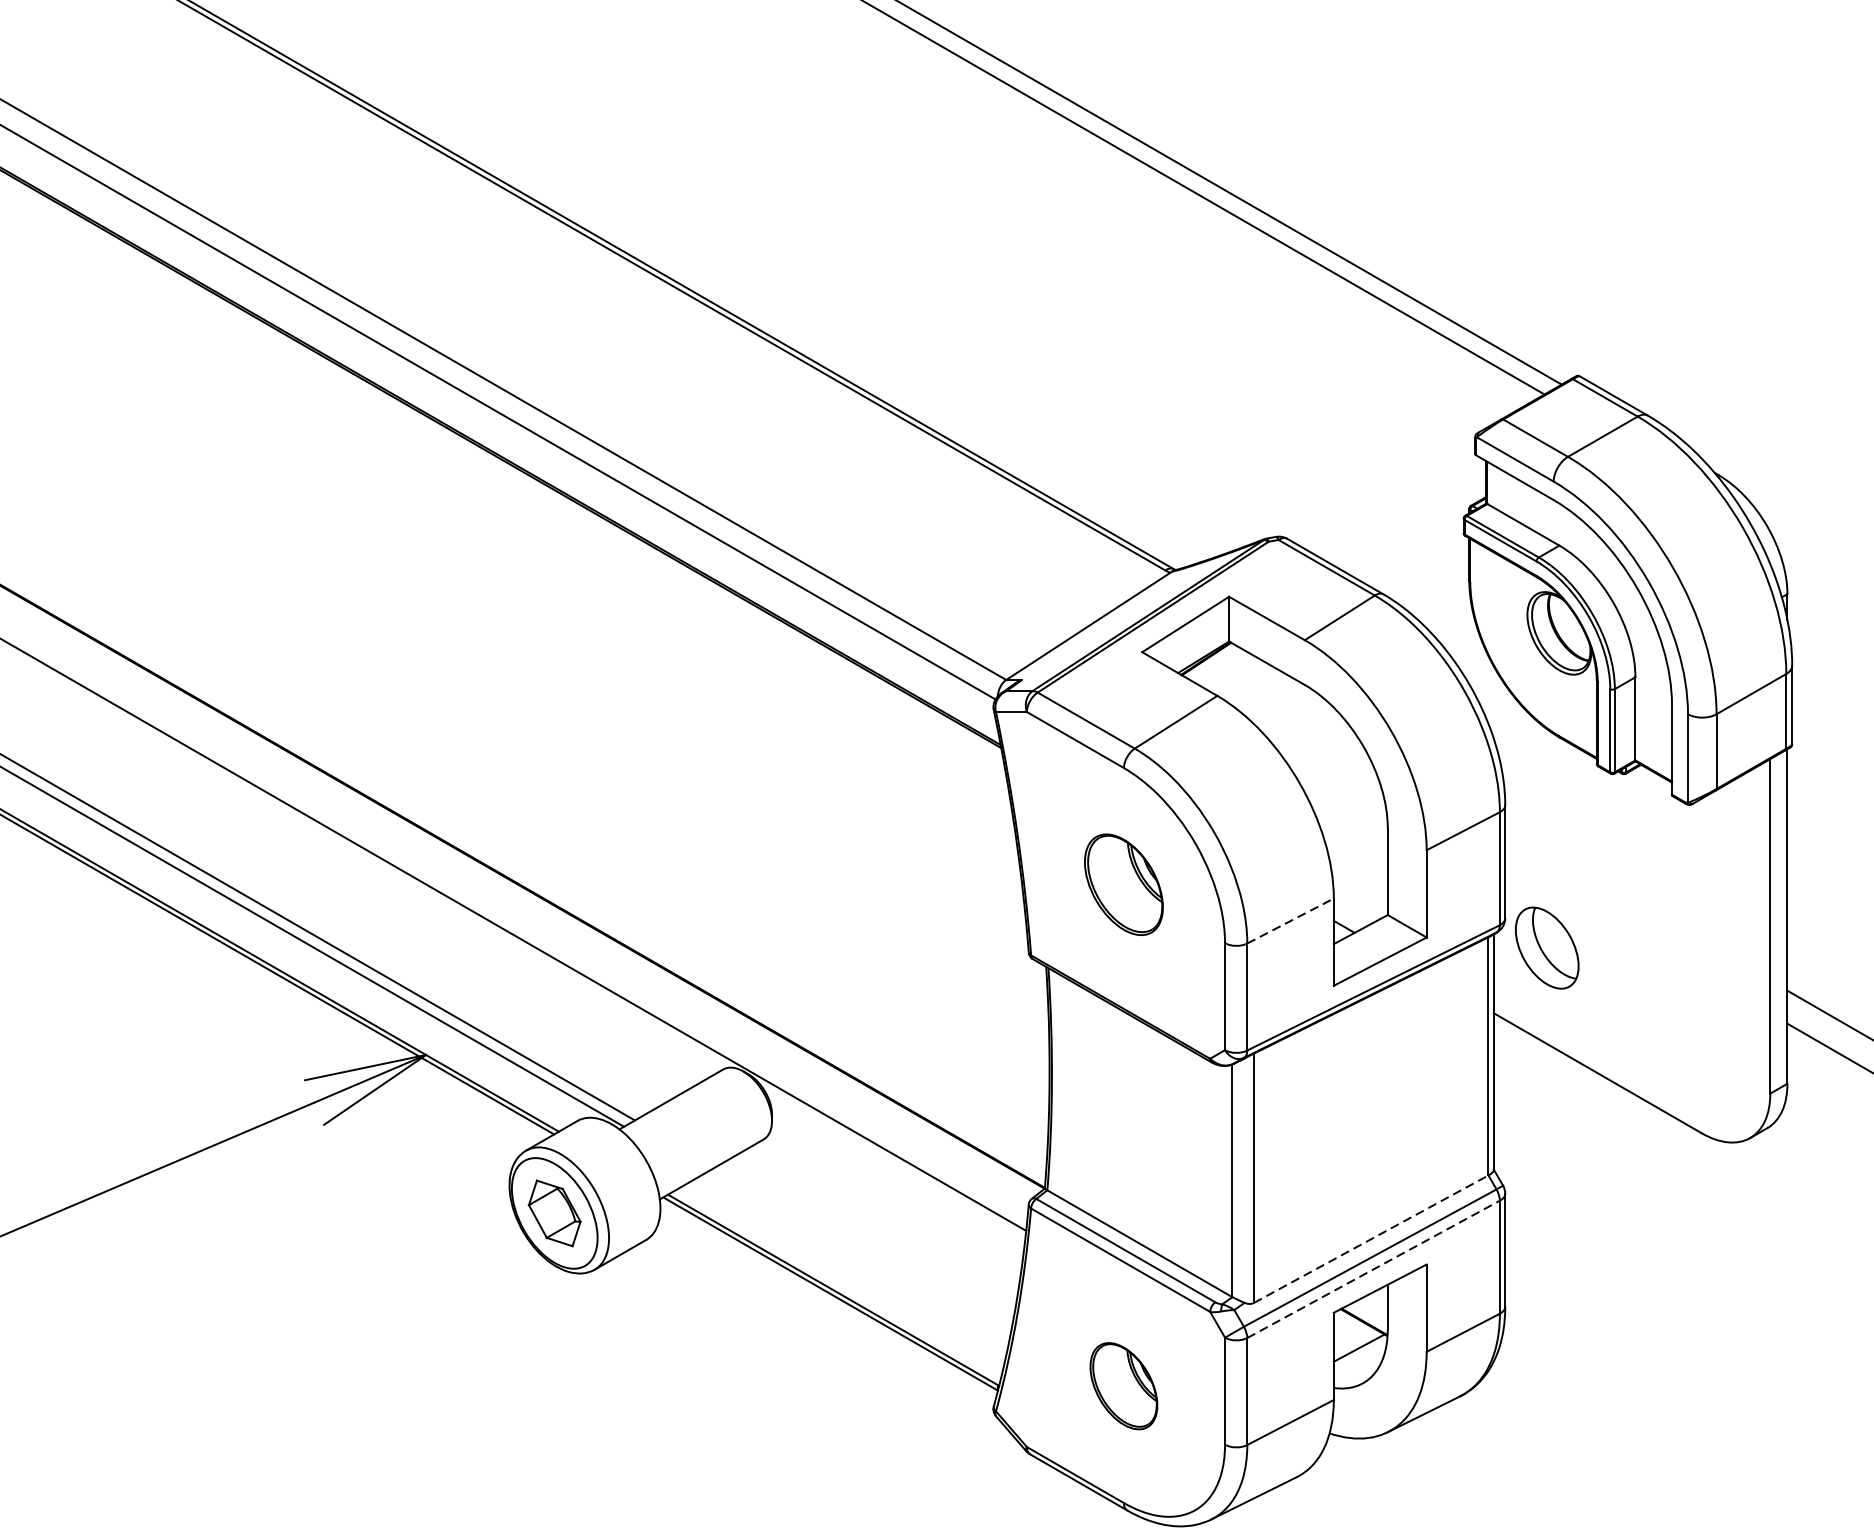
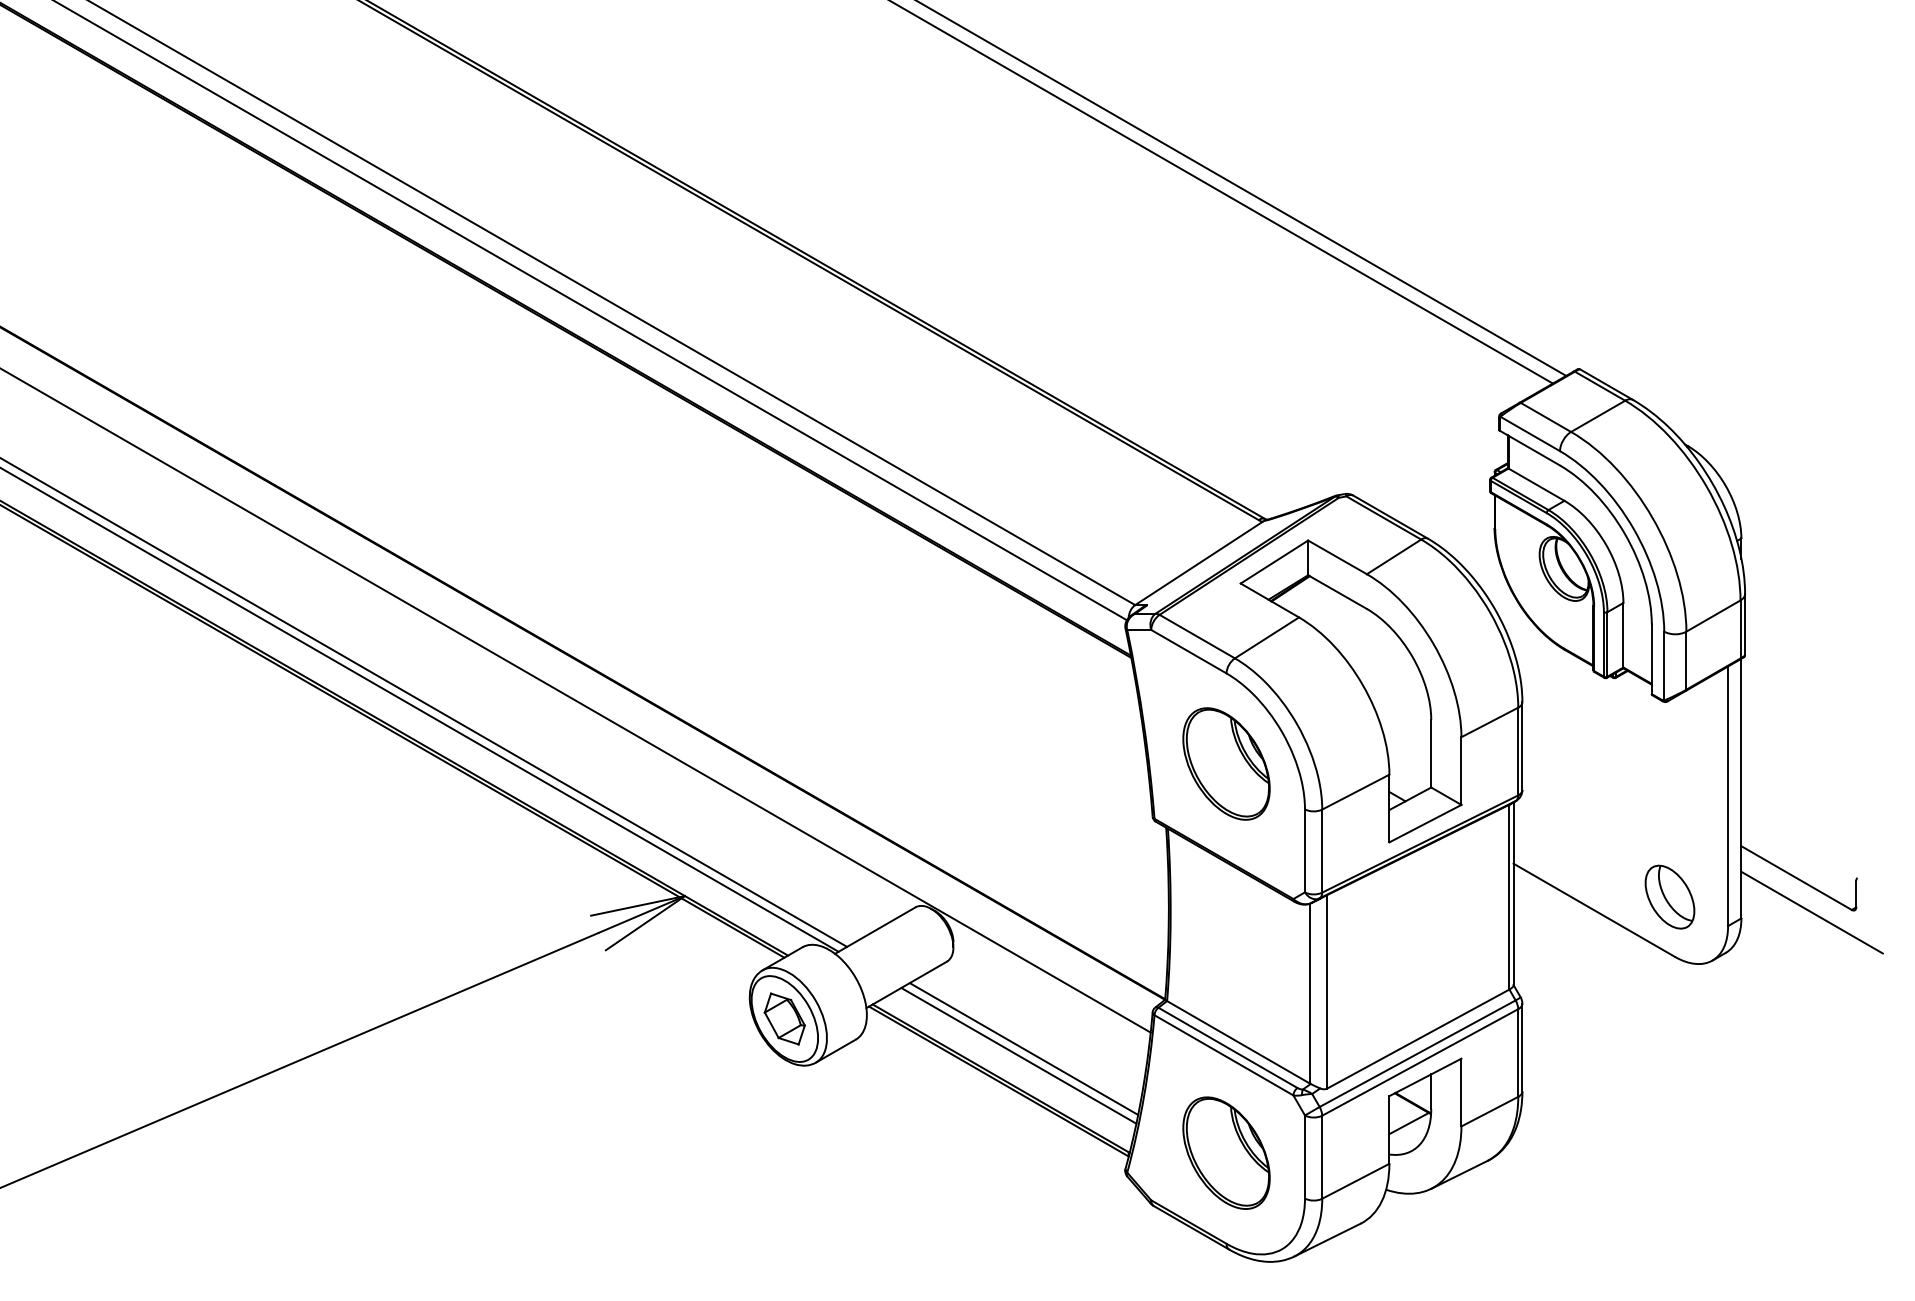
part: (1123, 884) -> (1226, 763), size x1.43
line: (1290, 921) -> (1355, 792), dashed -> solid
part: (1546, 947) -> (1669, 896), moved
line: (1371, 1239) -> (1418, 1039), dashed -> solid
line: (862, 1251) -> (1023, 1048), added
line: (855, 1260) -> (1018, 1055), added
line: (1373, 1269) -> (1420, 1062), dashed -> solid
part: (1123, 1385) -> (1226, 1152), size x1.67

